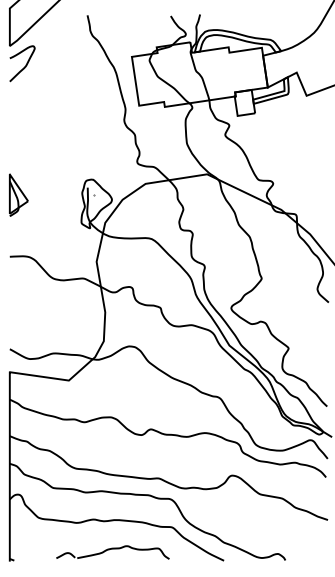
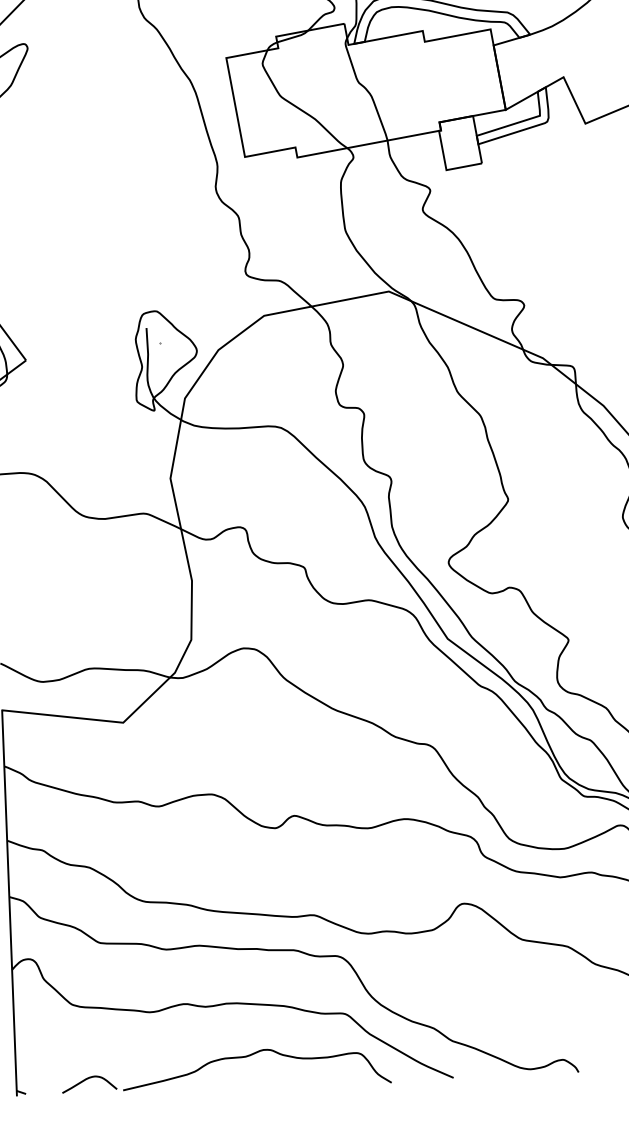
part: (112, 552) -> (225, 1069), size x1.43

